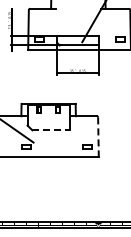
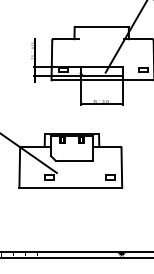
line: (51, 130) -> (74, 160), dashed -> solid
line: (98, 137) -> (121, 167), dashed -> solid

